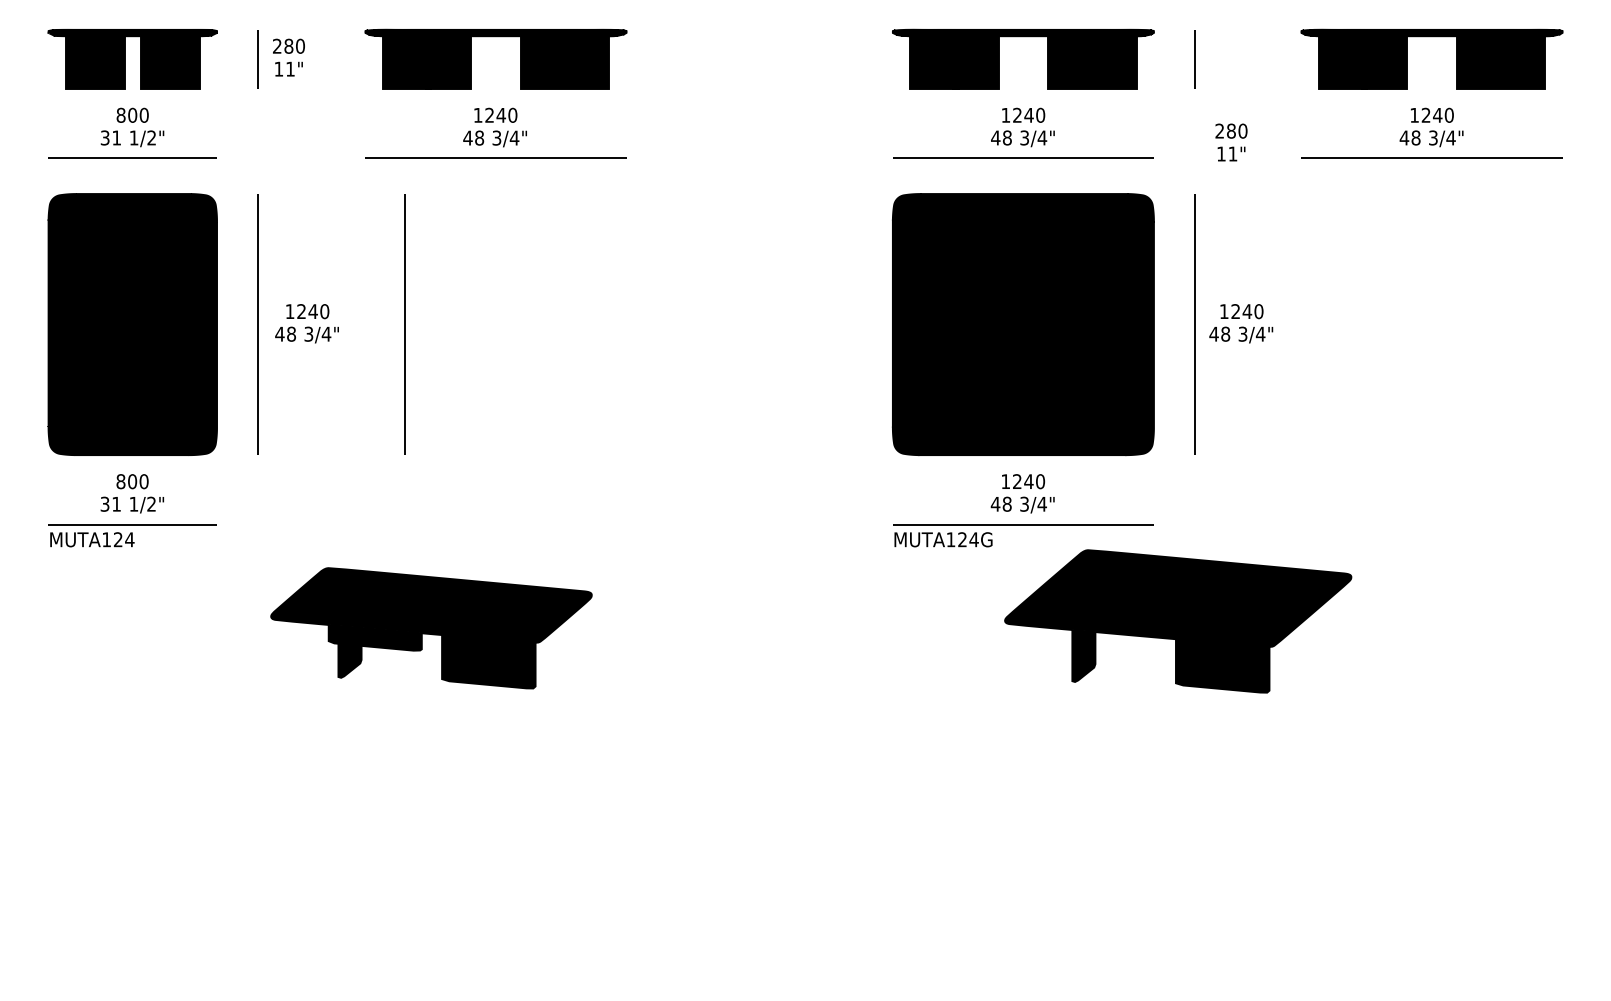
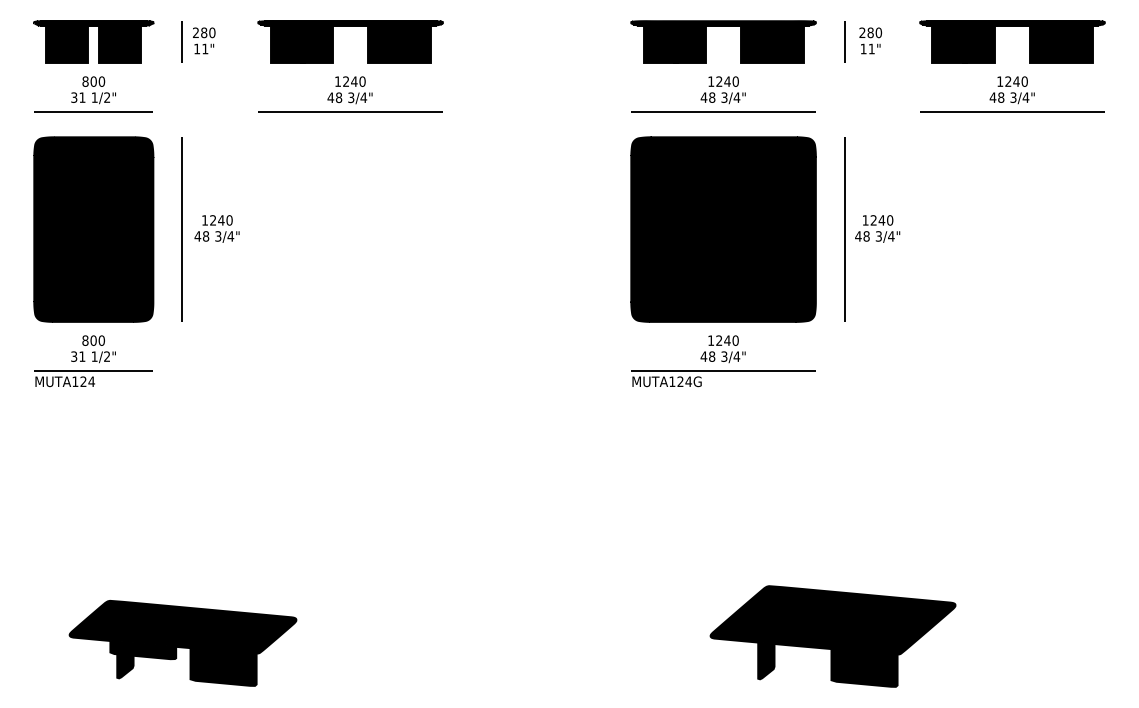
text: (1231, 142) -> (870, 40), moved
line: (403, 324) -> (285, 229), removed
part: (1177, 621) -> (832, 636), moved
part: (430, 628) -> (182, 643), moved

